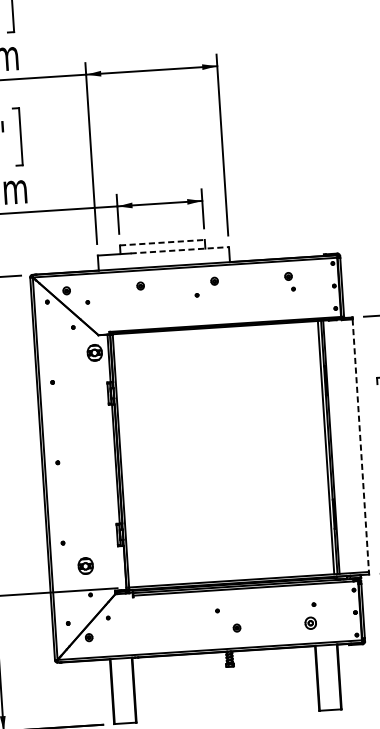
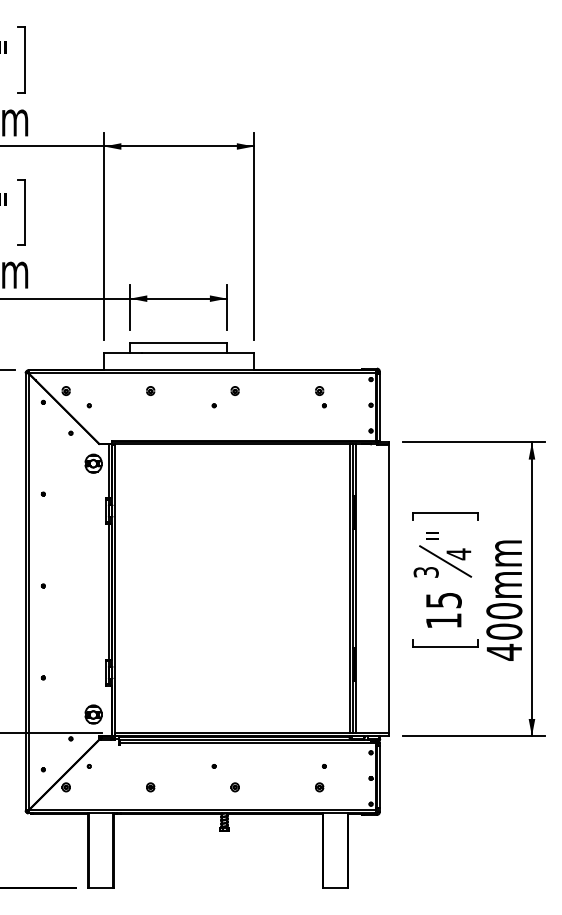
line: (163, 242) -> (179, 343), dashed -> solid
line: (180, 250) -> (198, 353), dashed -> solid
line: (360, 446) -> (389, 589), dashed -> solid
part: (85, 565) -> (93, 714), moved
part: (310, 623) -> (319, 787), size x0.62
part: (162, 632) -> (150, 787), added

